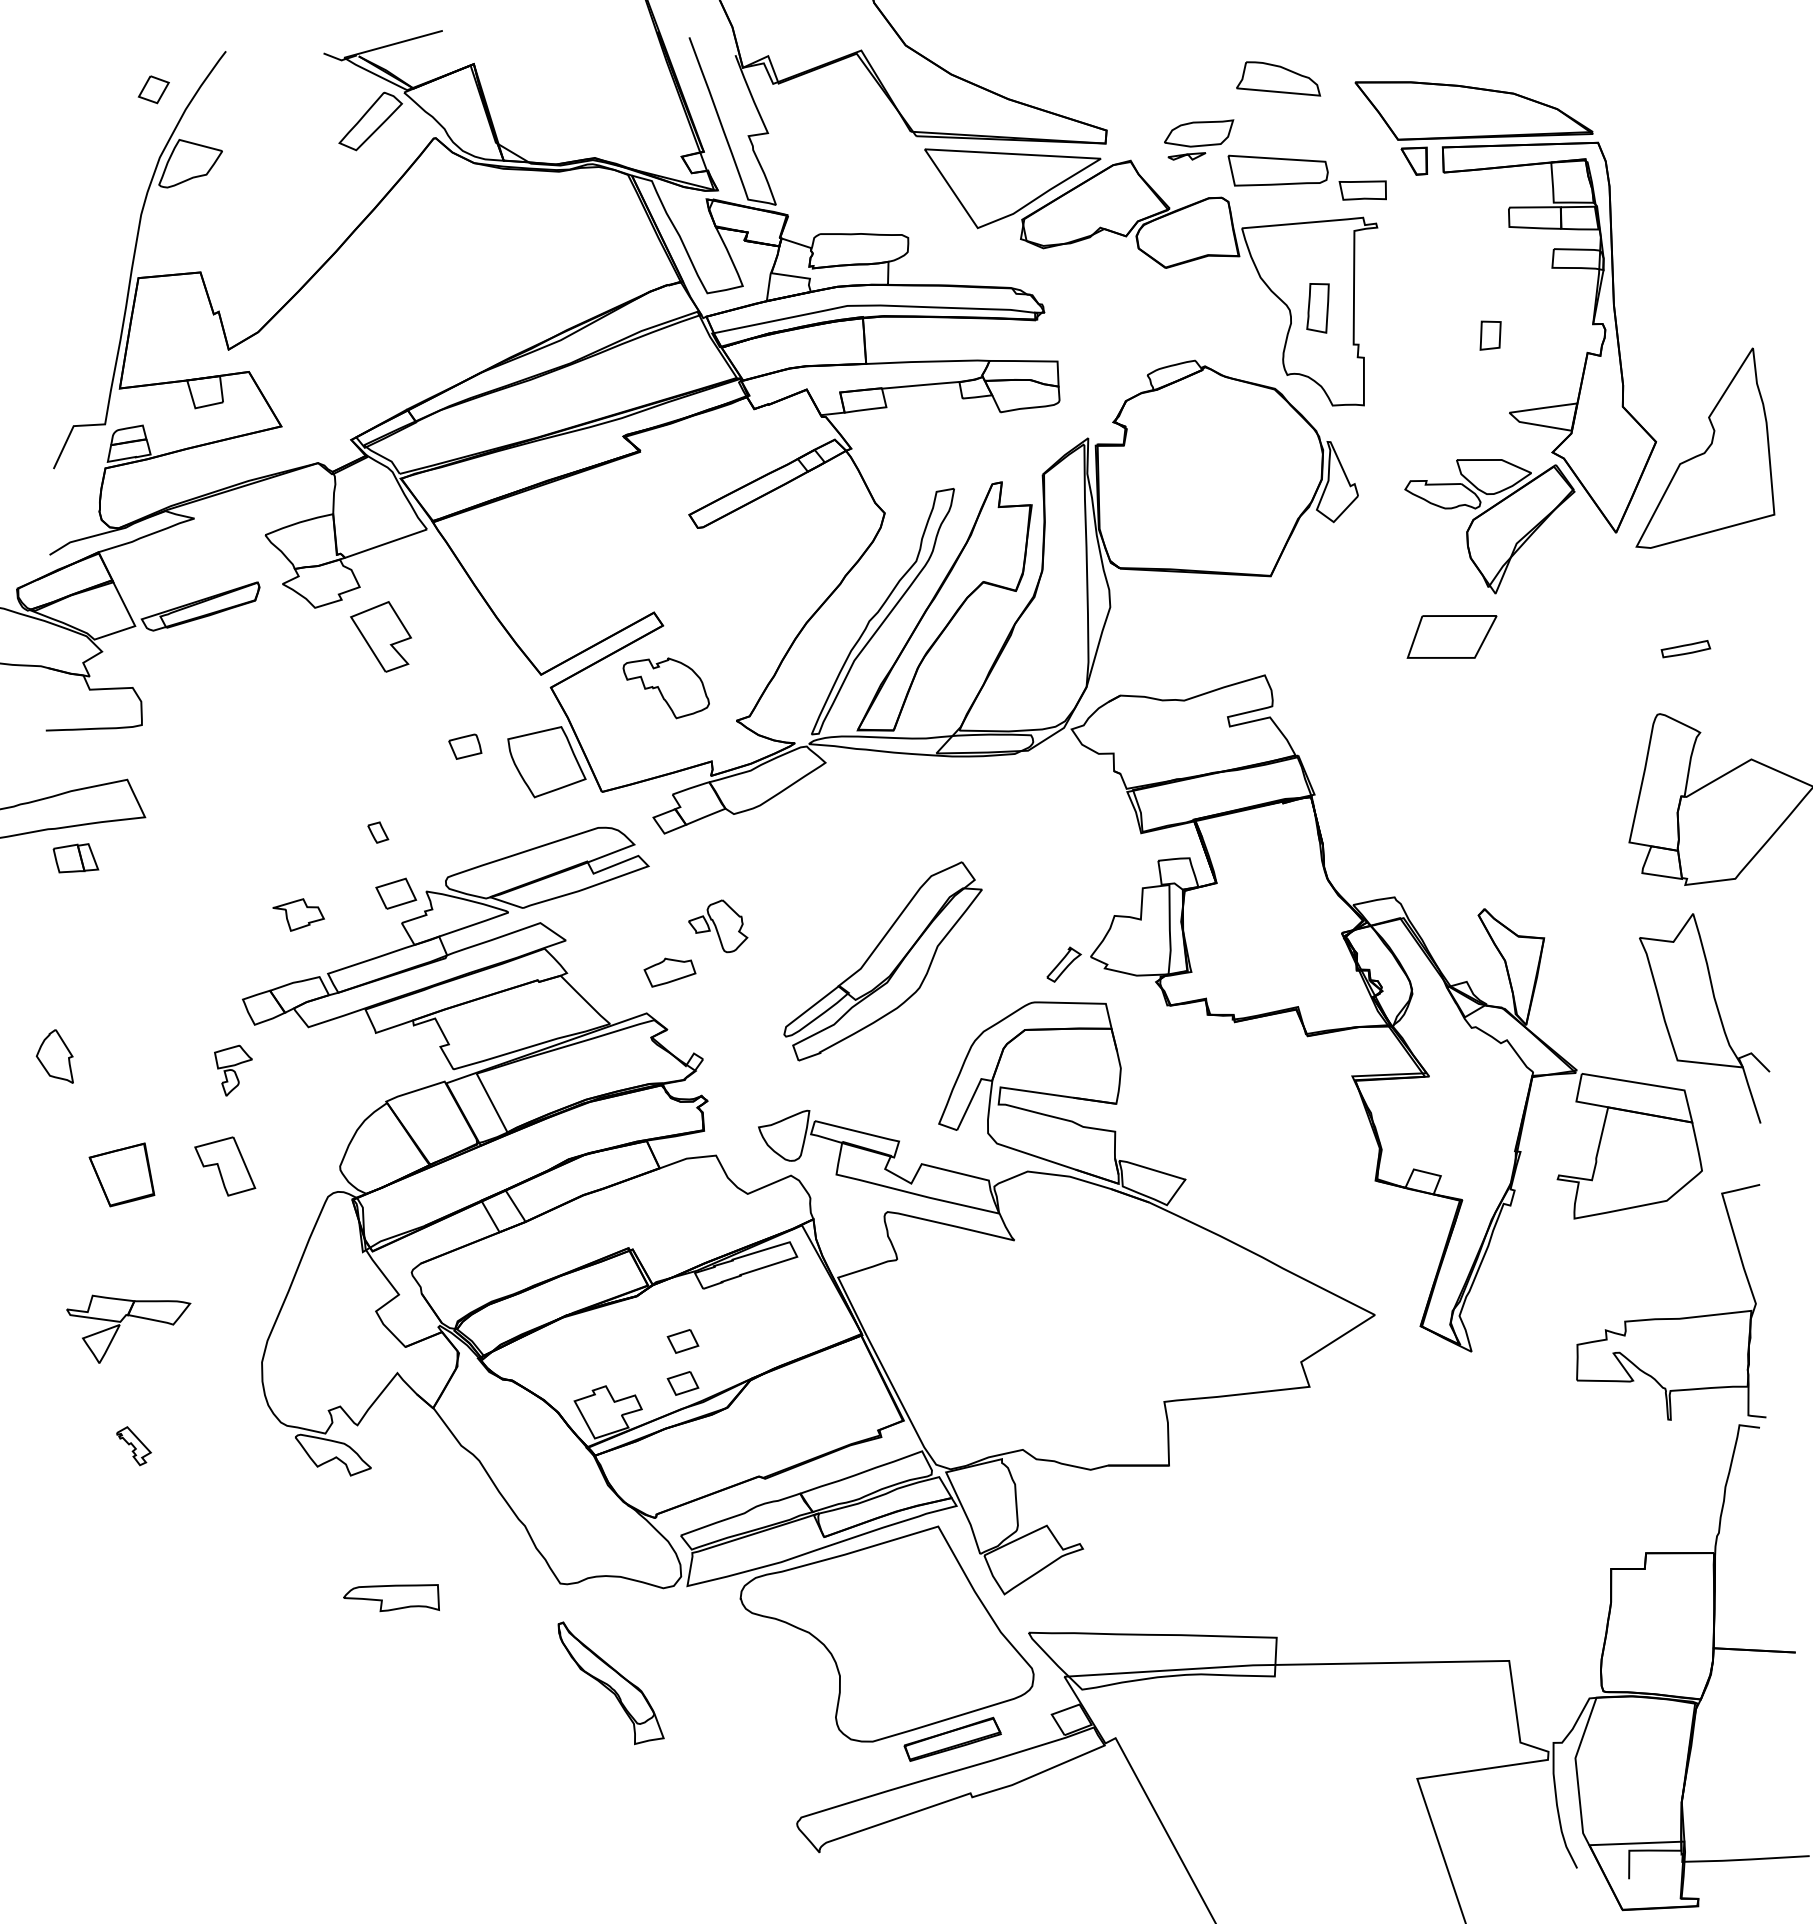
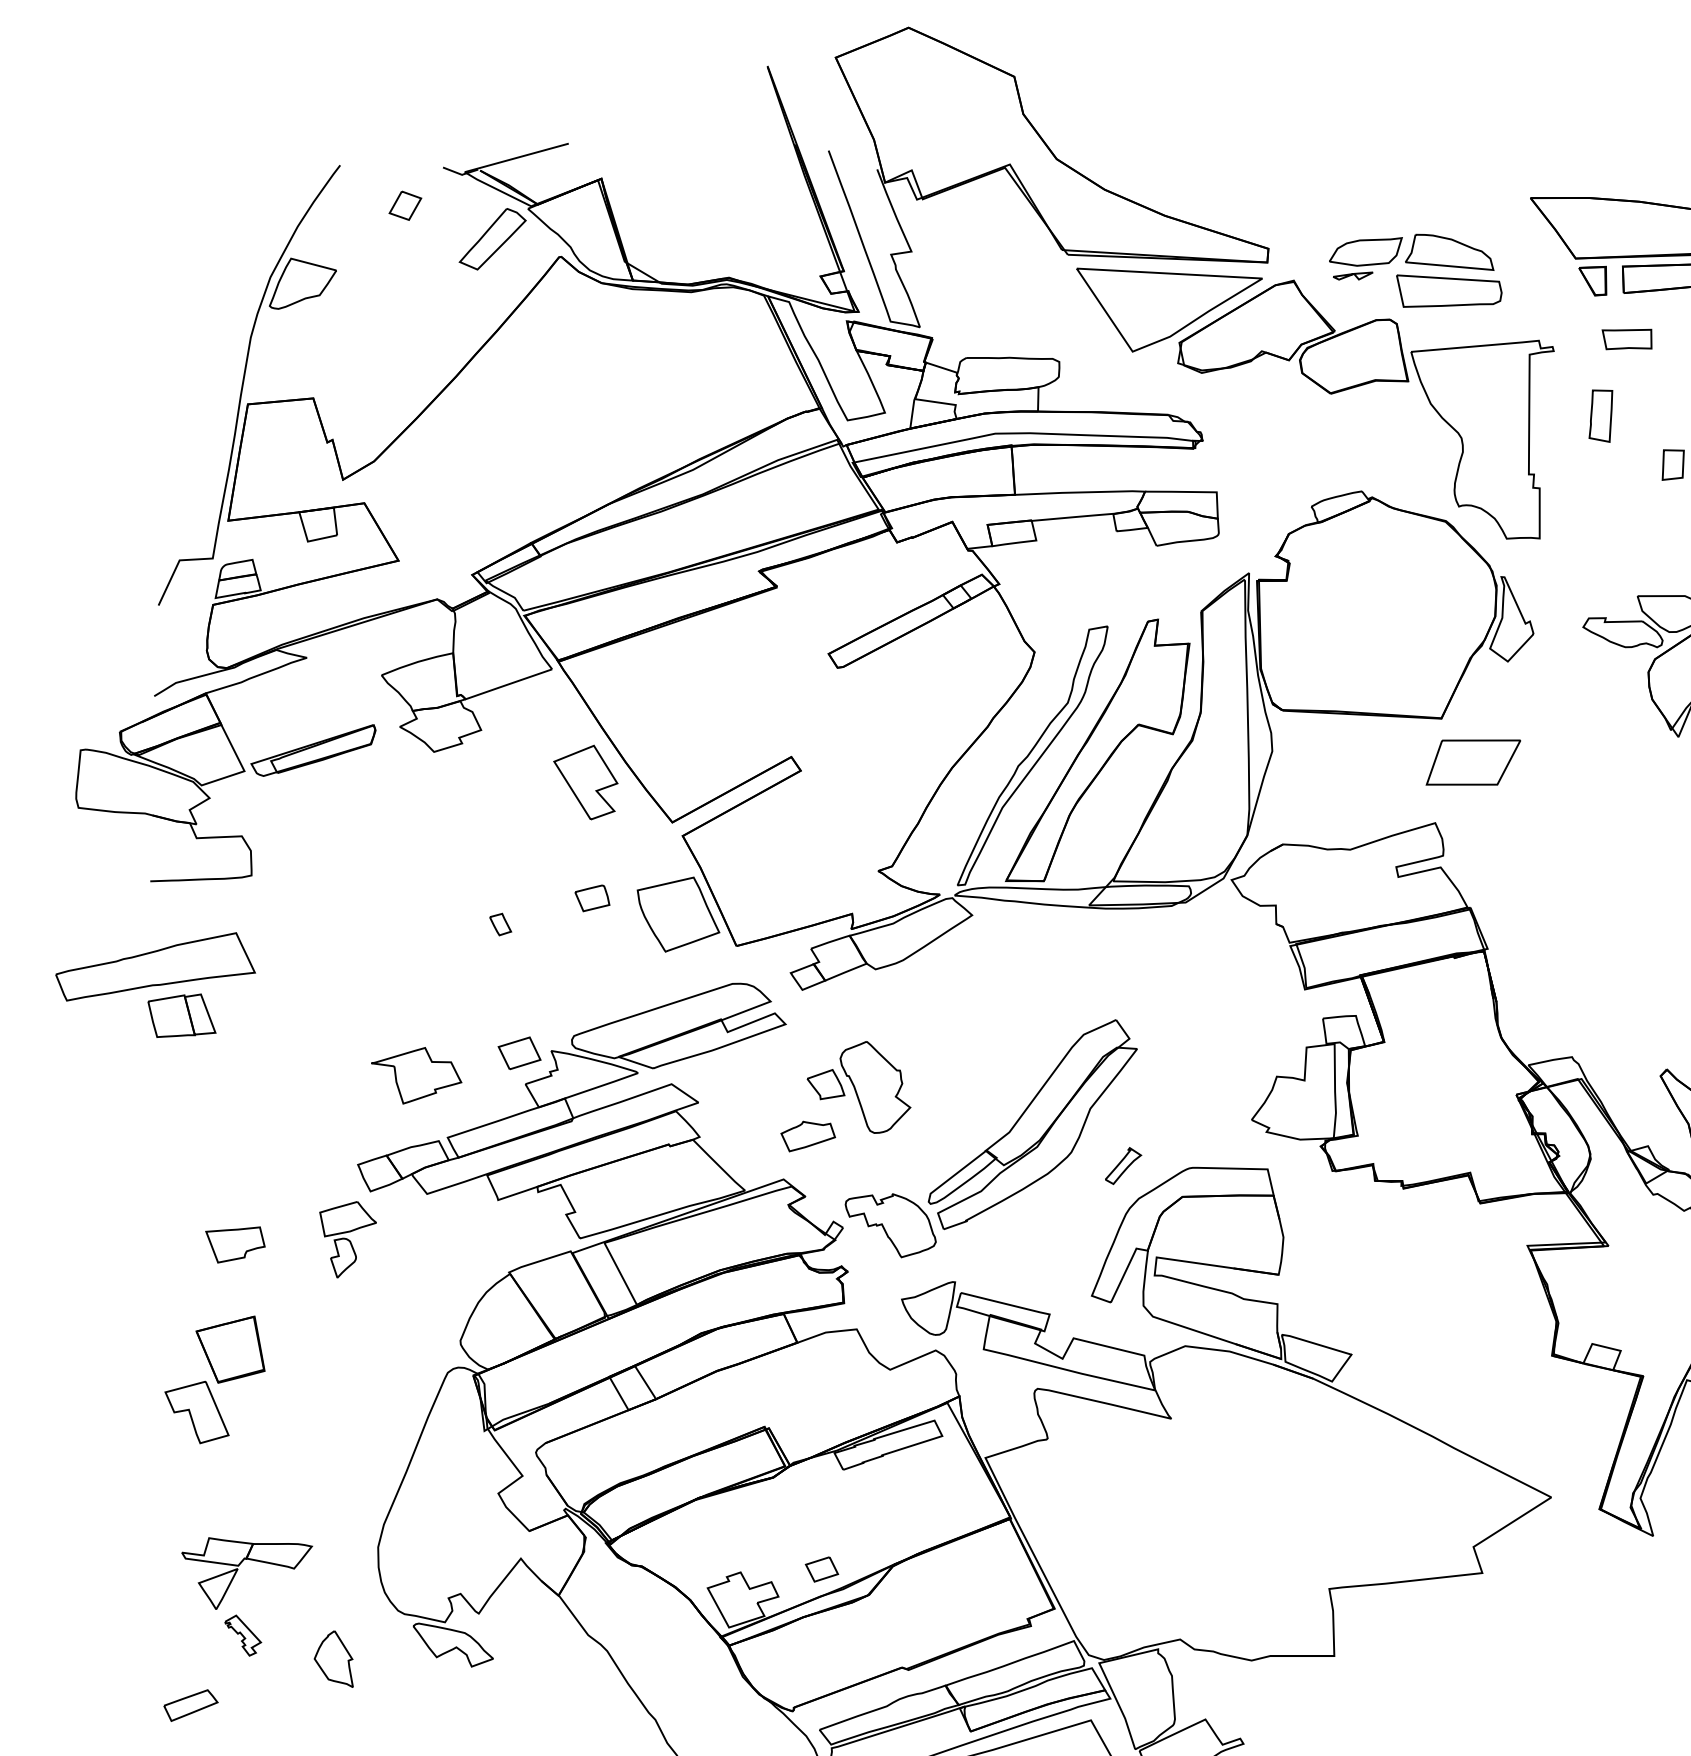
part: (1278, 78) -> (1449, 251), moved
part: (153, 89) -> (405, 205), moved
part: (1362, 190) -> (1626, 339), moved
part: (1317, 308) -> (1600, 416), moved
part: (380, 636) -> (585, 782), moved
part: (1451, 636) -> (1472, 762), moved
part: (665, 688) -> (889, 1225), moved
part: (378, 832) -> (500, 924), moved
part: (75, 858) -> (181, 1016), size x1.43
part: (298, 914) -> (416, 1075), size x1.67
part: (717, 926) -> (858, 1087), size x1.67
part: (1063, 964) -> (1122, 1165), moved
part: (54, 1056) -> (333, 1659), moved
part: (233, 1070) -> (348, 1239), size x1.43
part: (126, 1075) -> (235, 1244), added
part: (225, 1166) -> (197, 1412), moved
part: (120, 1325) -> (238, 1569), moved
part: (682, 1341) -> (821, 1525), removed
part: (84, 1512) -> (191, 1705), added

